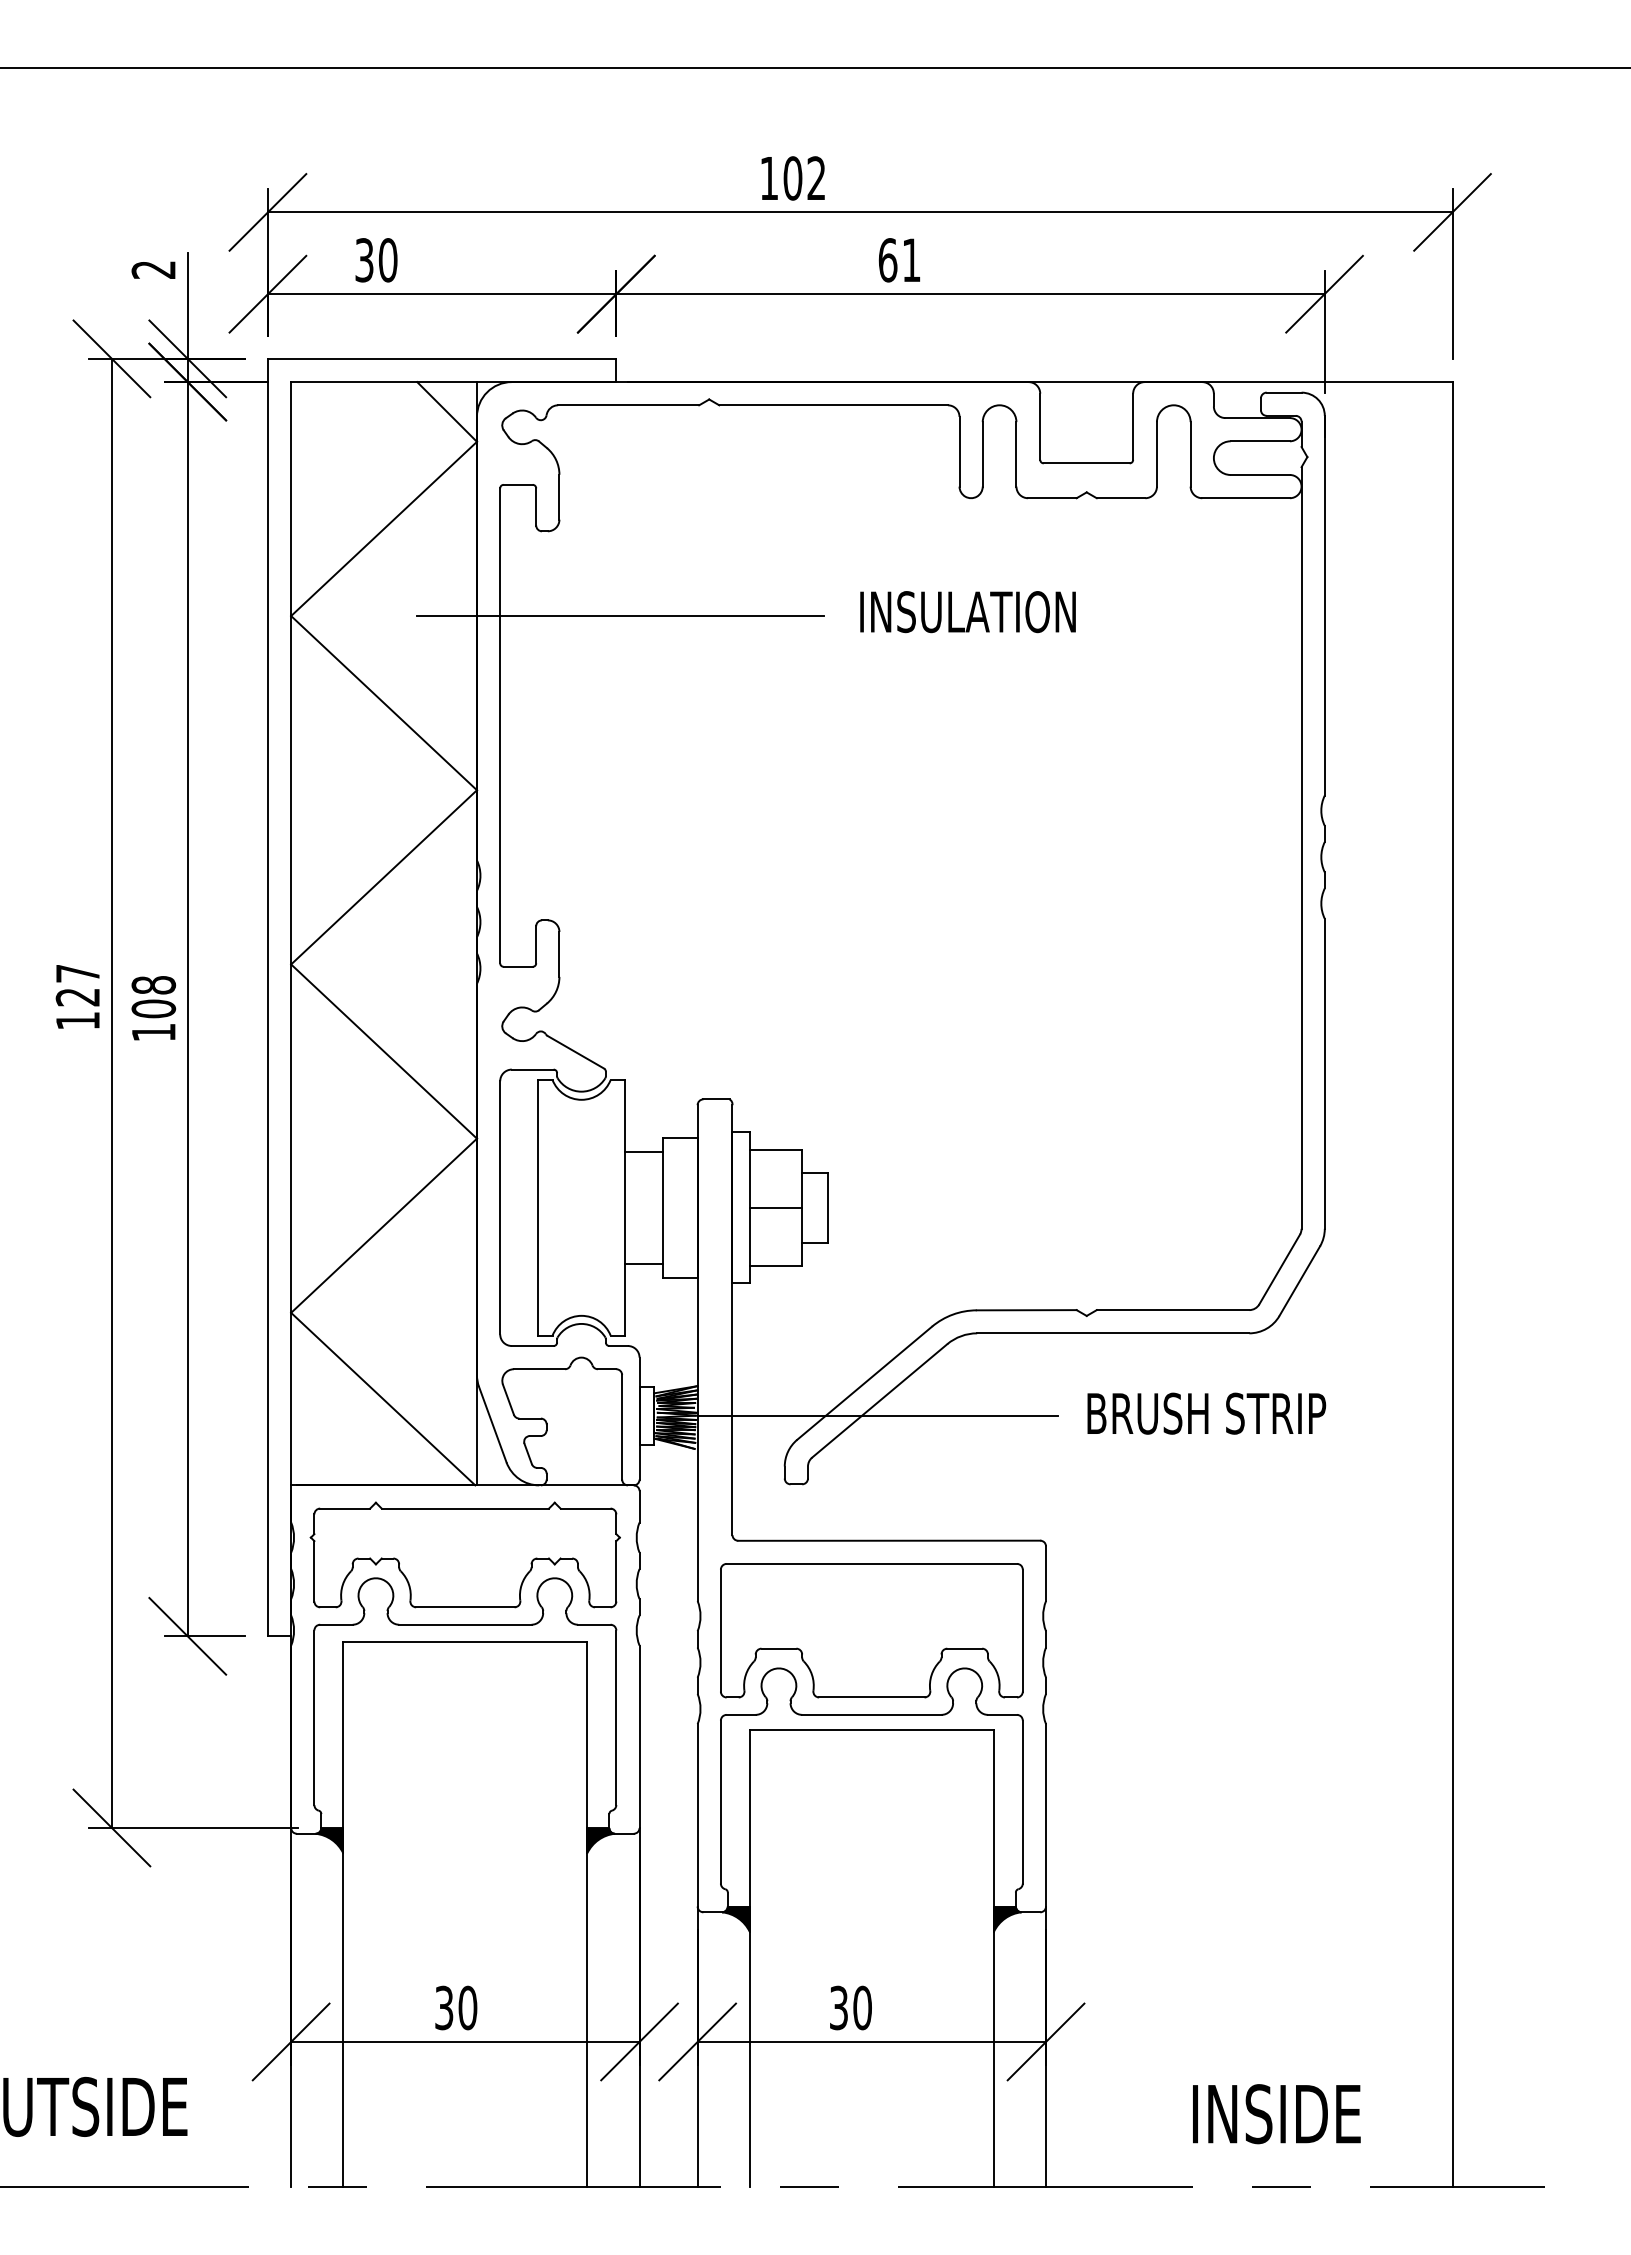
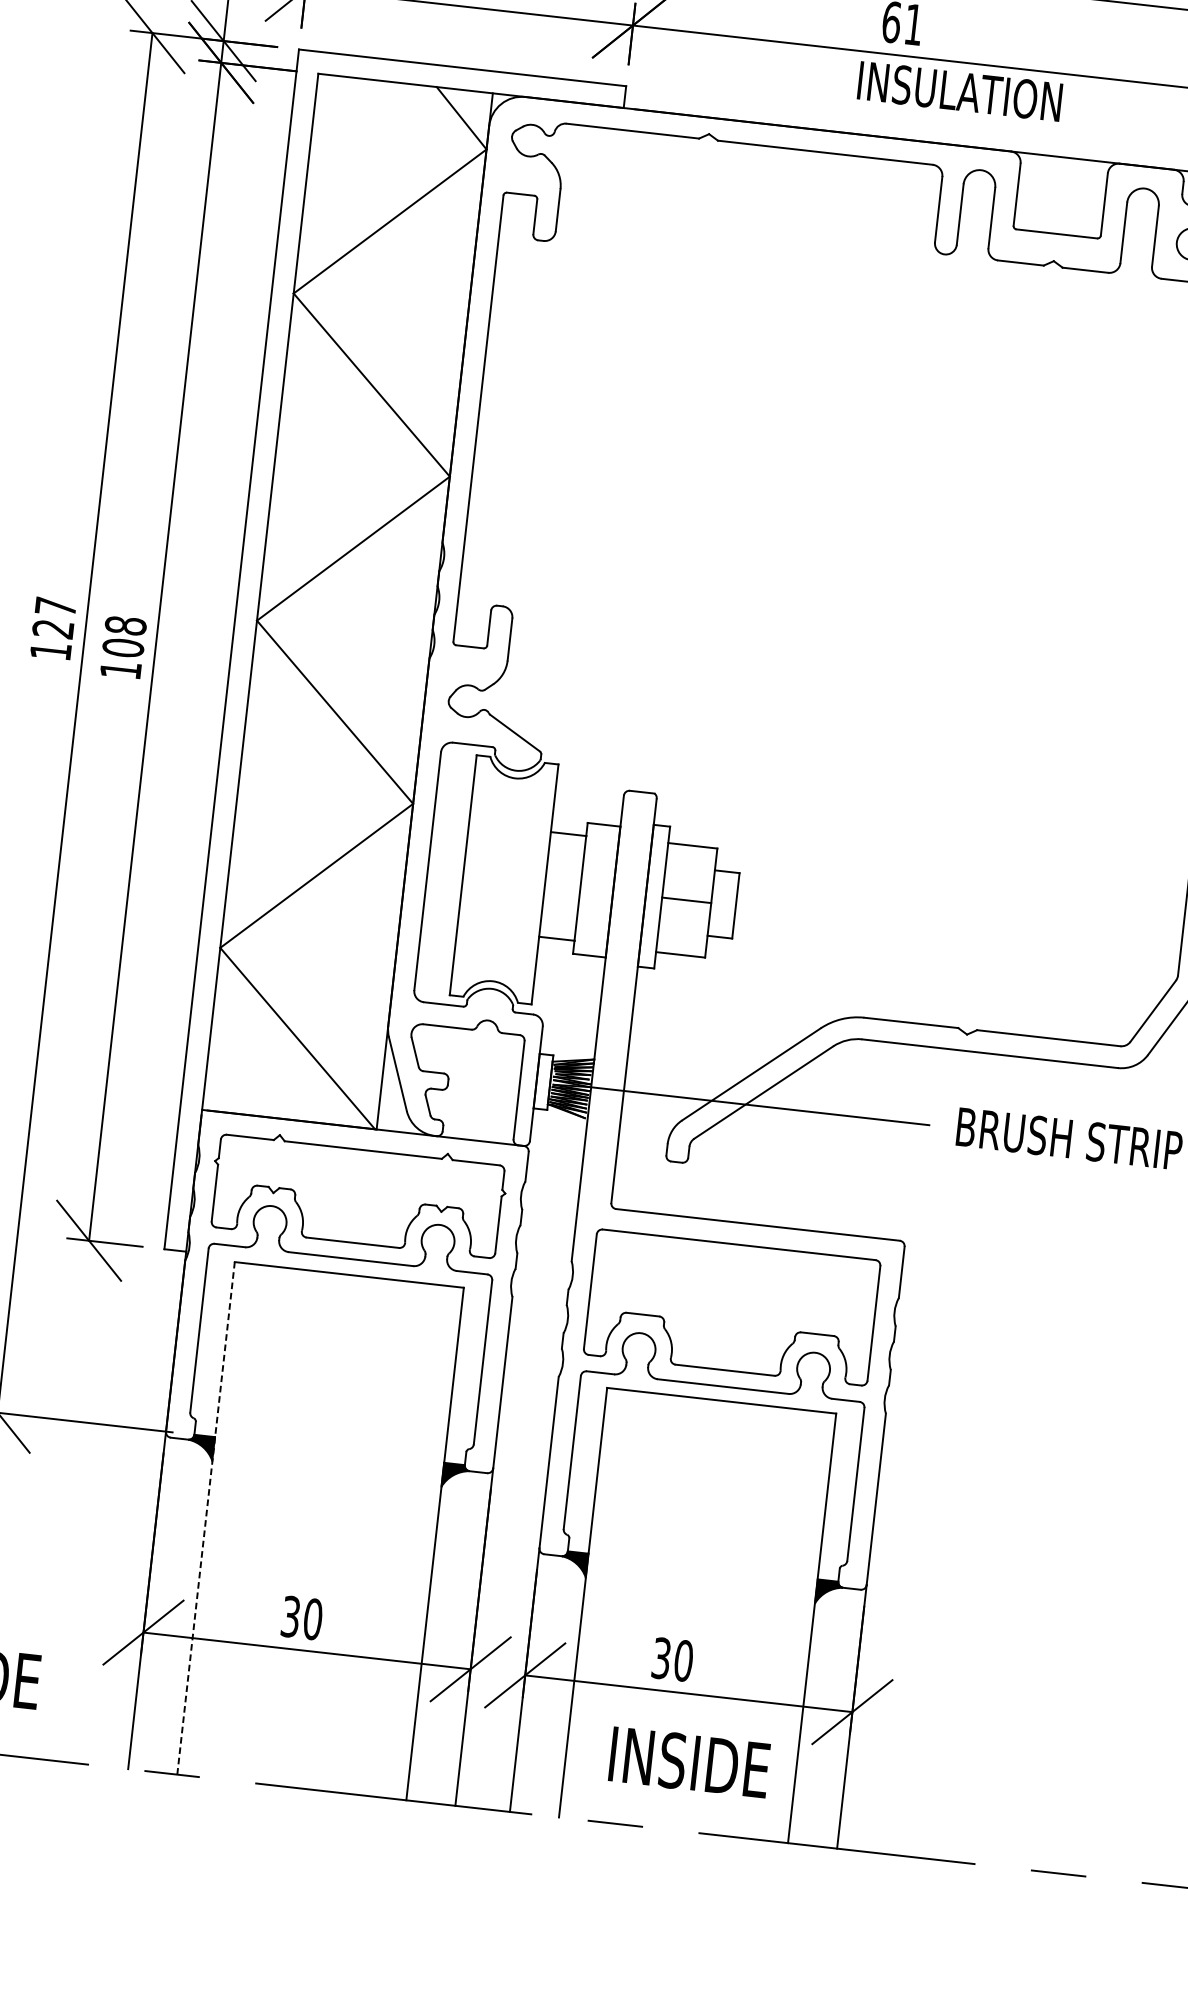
text: (967, 612) -> (959, 91), moved
line: (620, 616) -> (602, 328), removed
line: (343, 1914) -> (206, 1518), solid -> dashed
text: (1276, 2114) -> (689, 1762), moved

